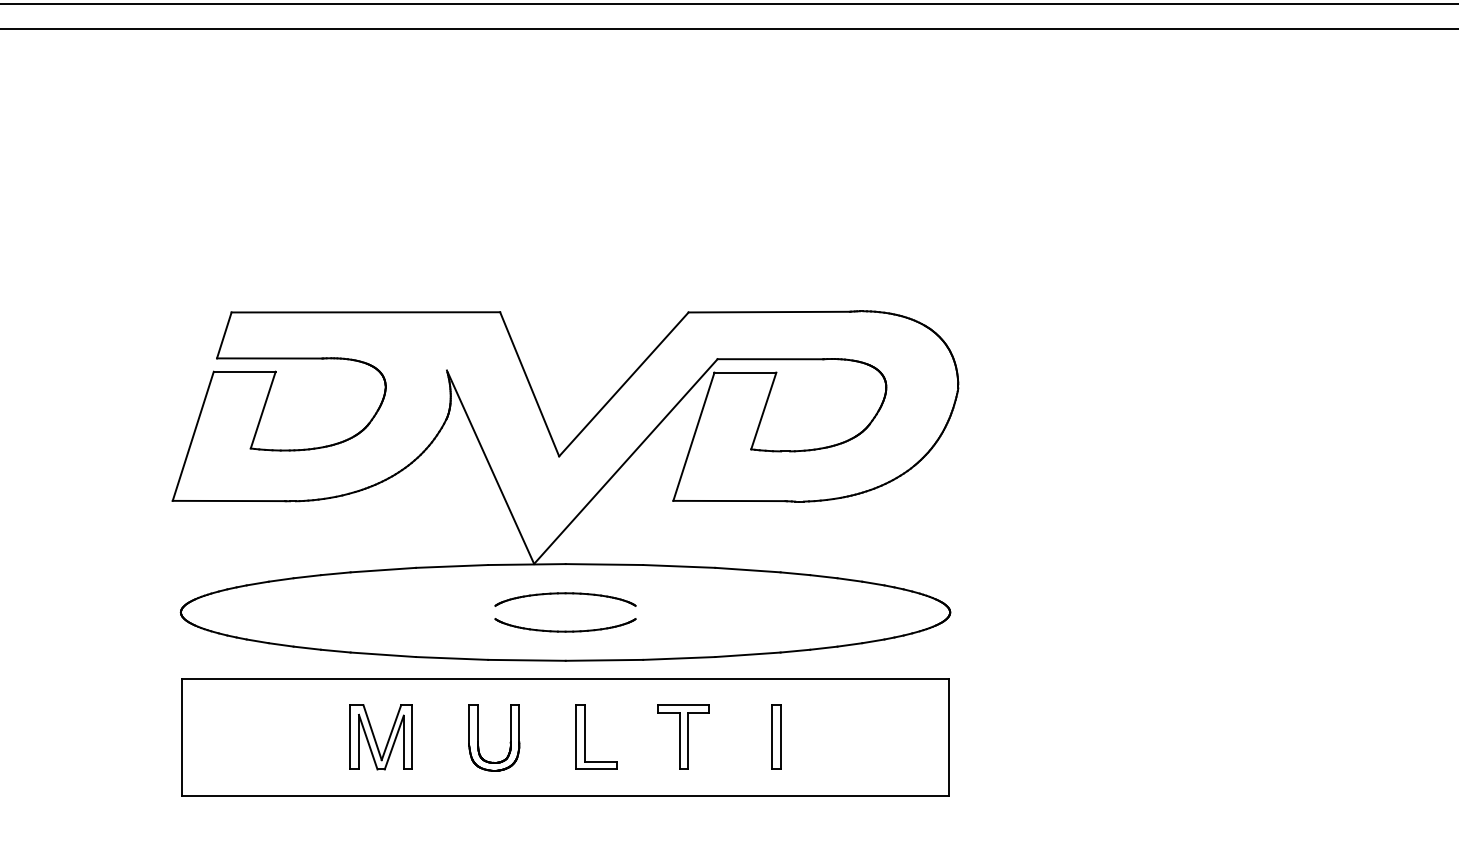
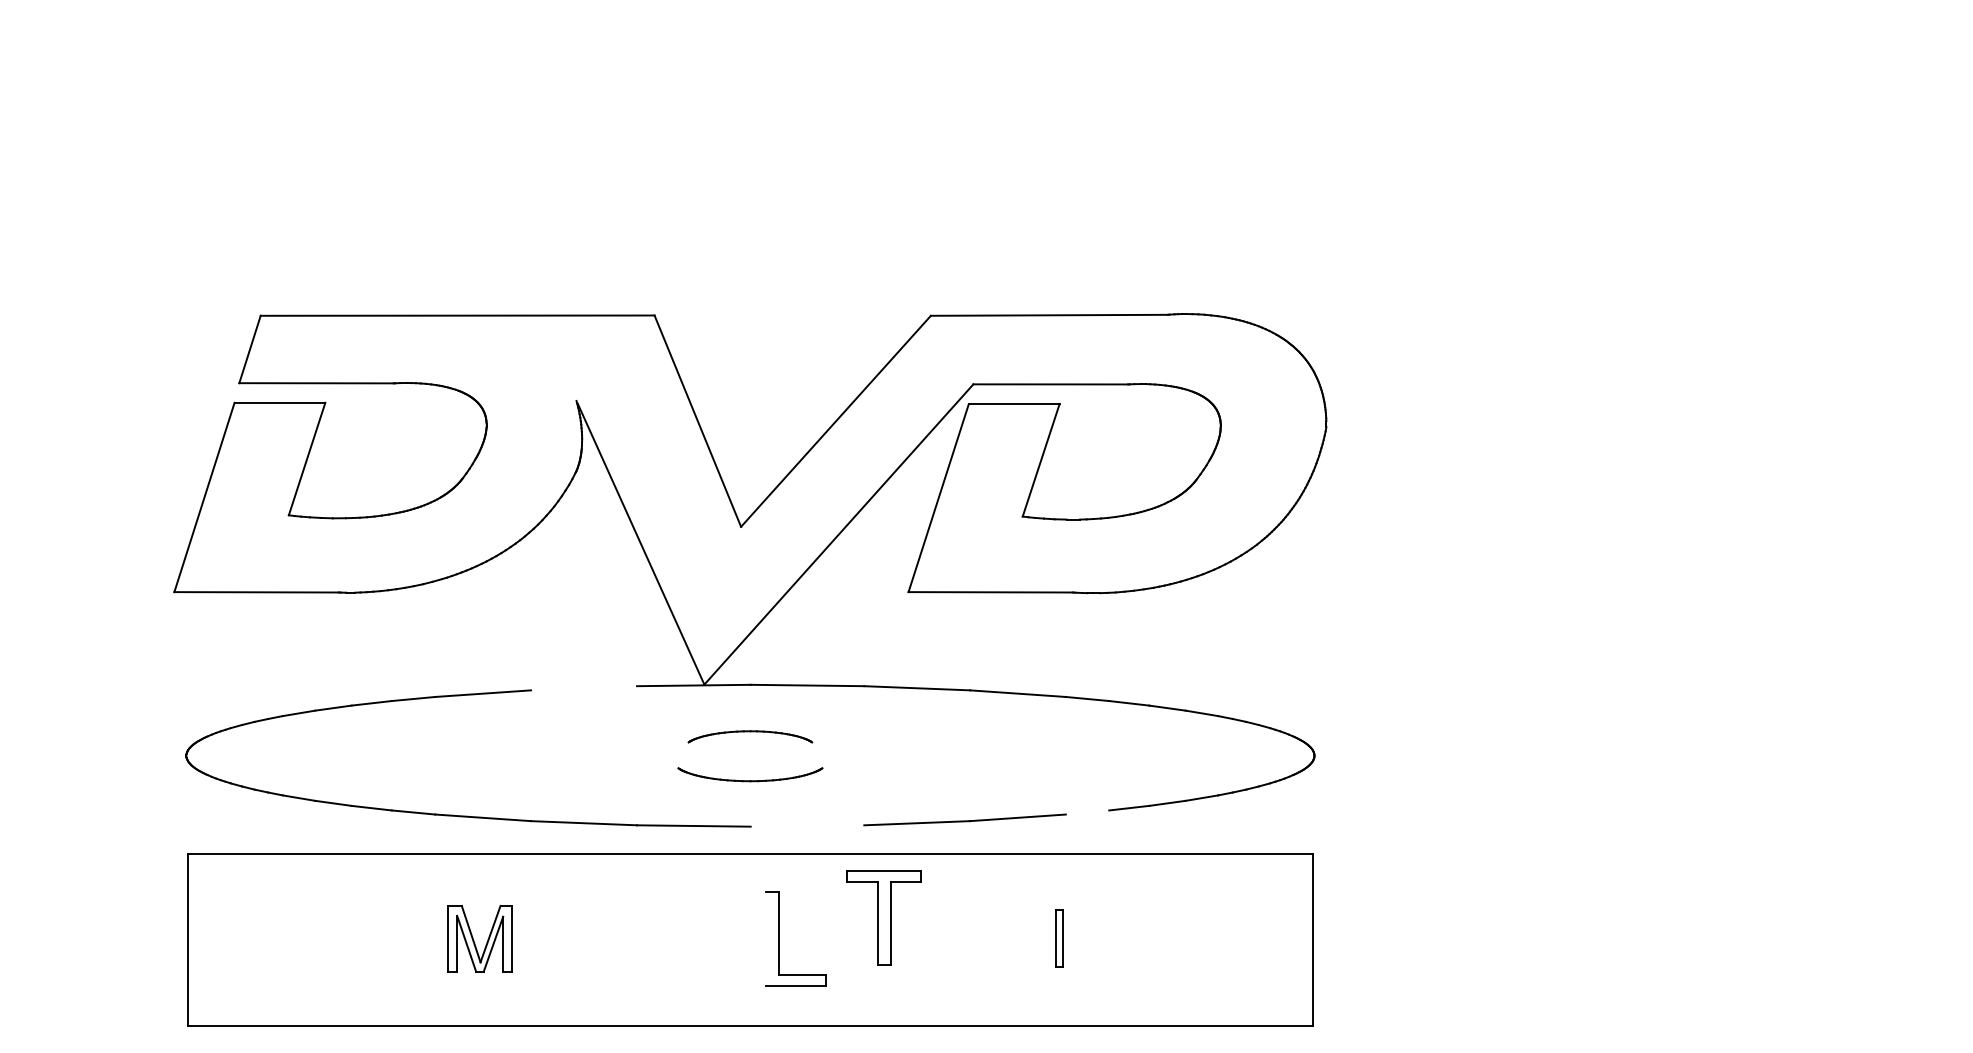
line: (451, 566) -> (583, 688), removed
part: (565, 599) -> (750, 736), size x0.6
part: (565, 625) -> (750, 774), size x0.7
line: (795, 650) -> (1087, 811), removed
line: (604, 659) -> (807, 824), removed
part: (683, 736) -> (883, 917), moved
part: (776, 736) -> (1059, 937), size x0.6
part: (380, 737) -> (479, 939), size x0.7
line: (576, 737) -> (766, 939), removed
part: (509, 742) -> (668, 946), removed

